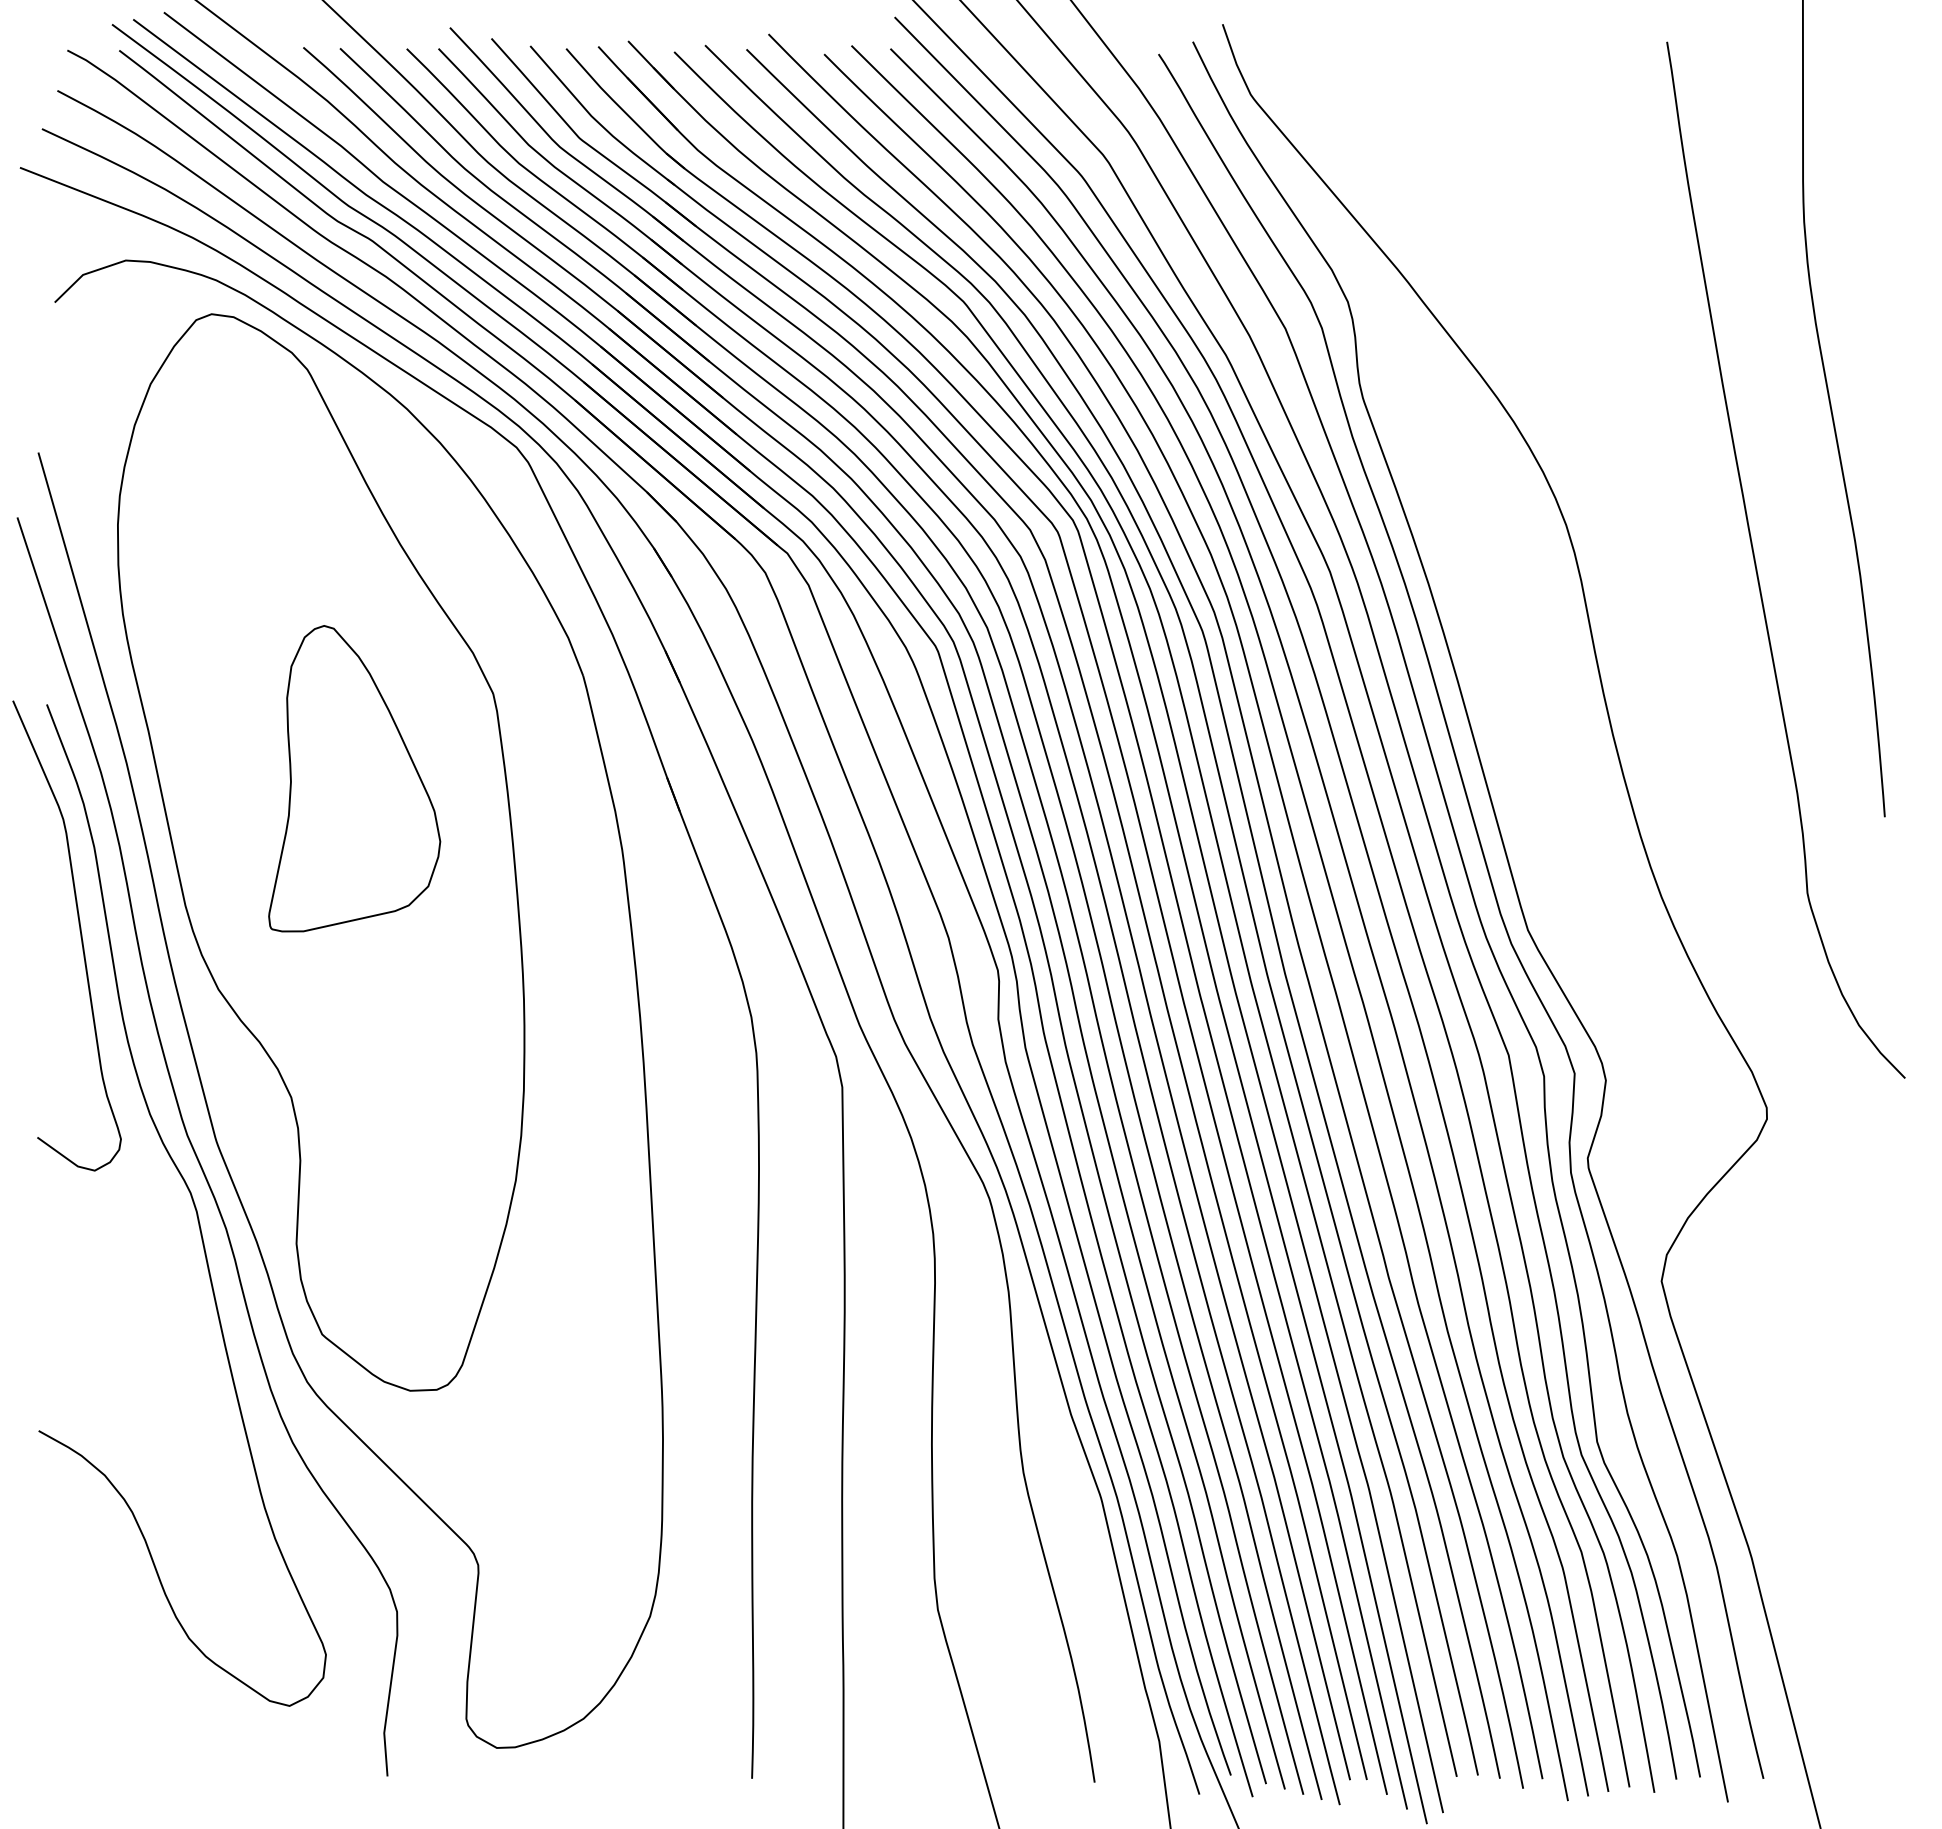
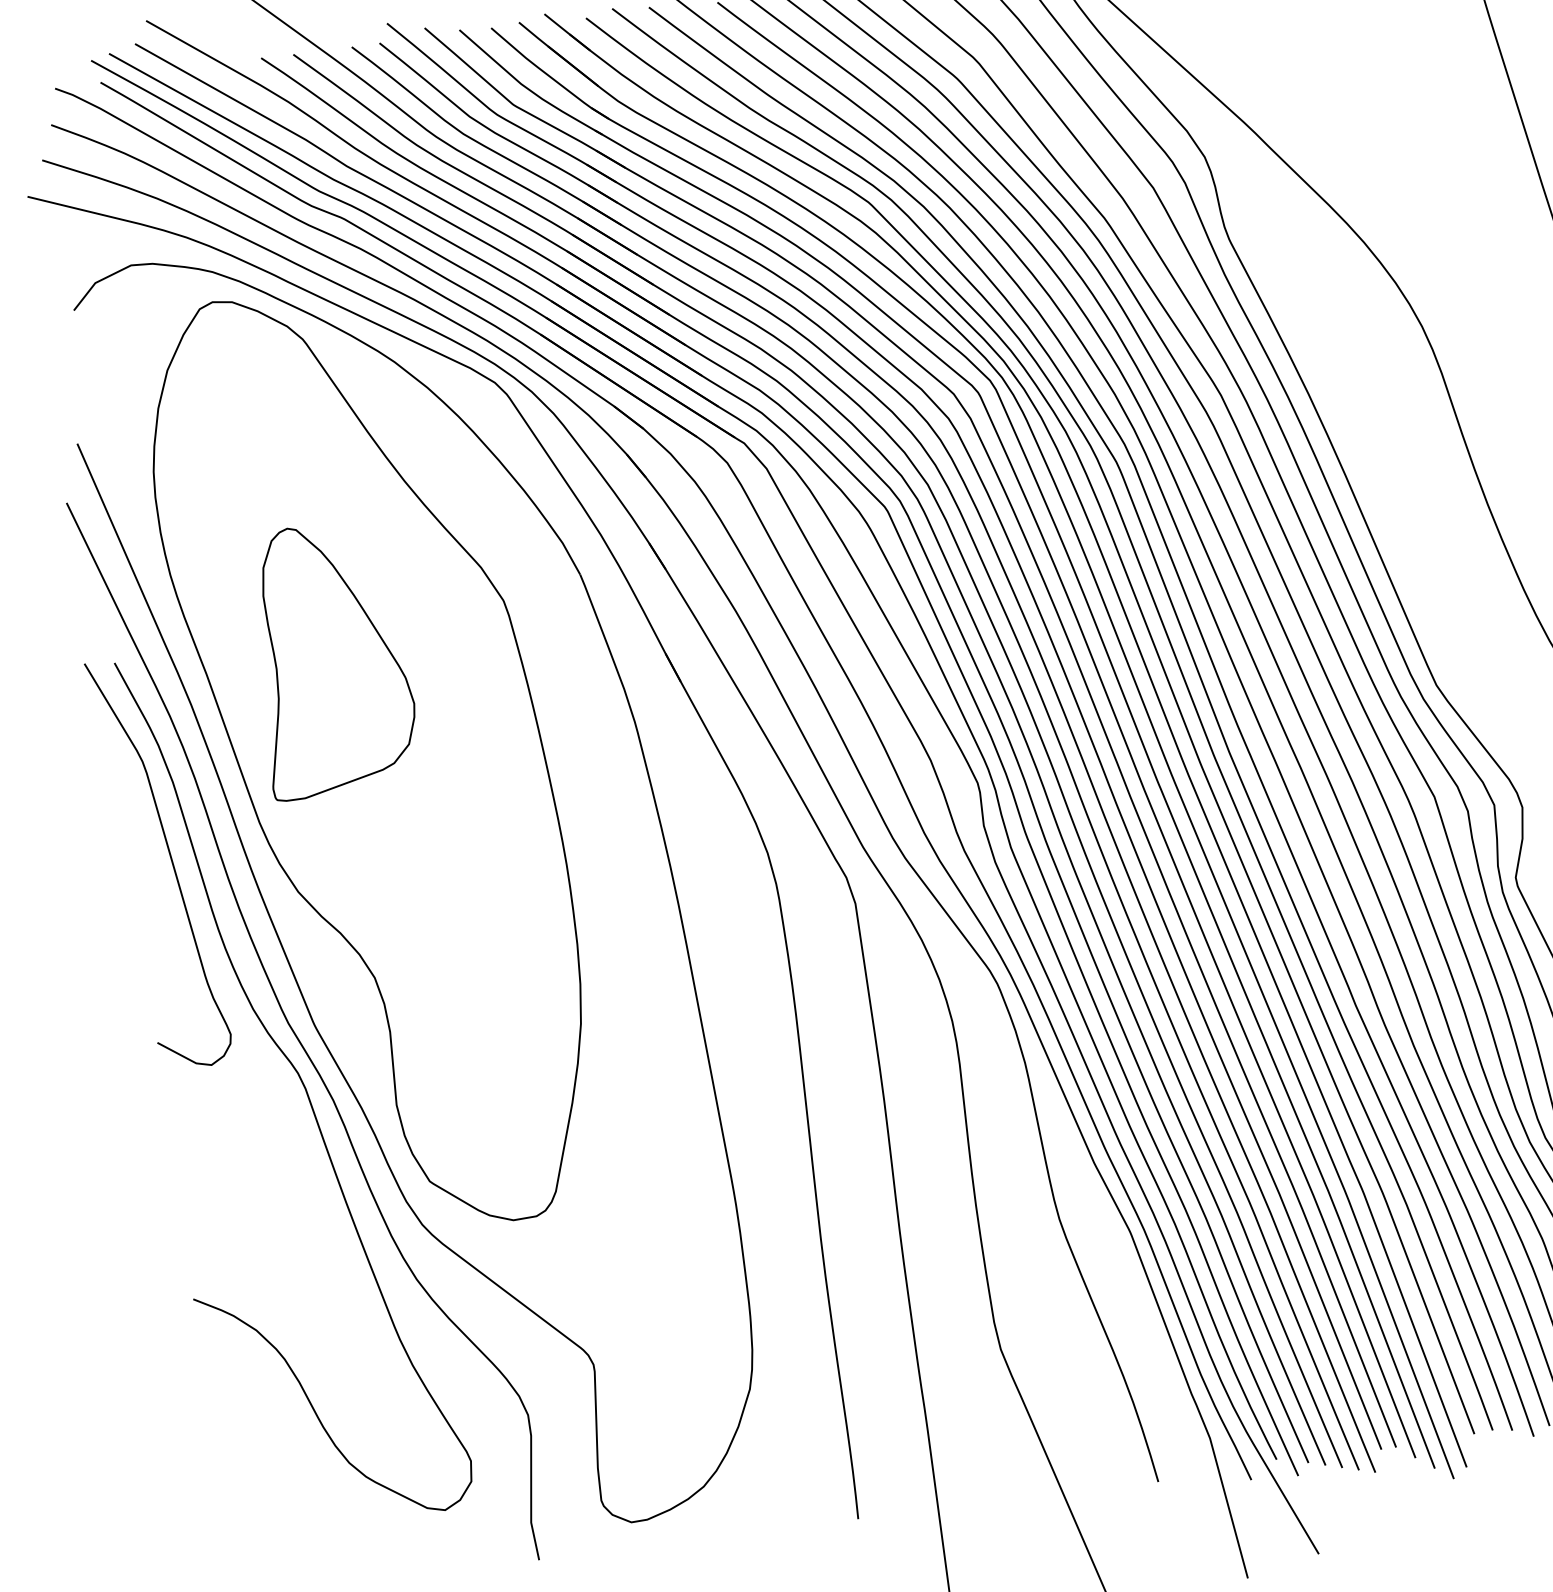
part: (354, 778) -> (331, 658), moved

